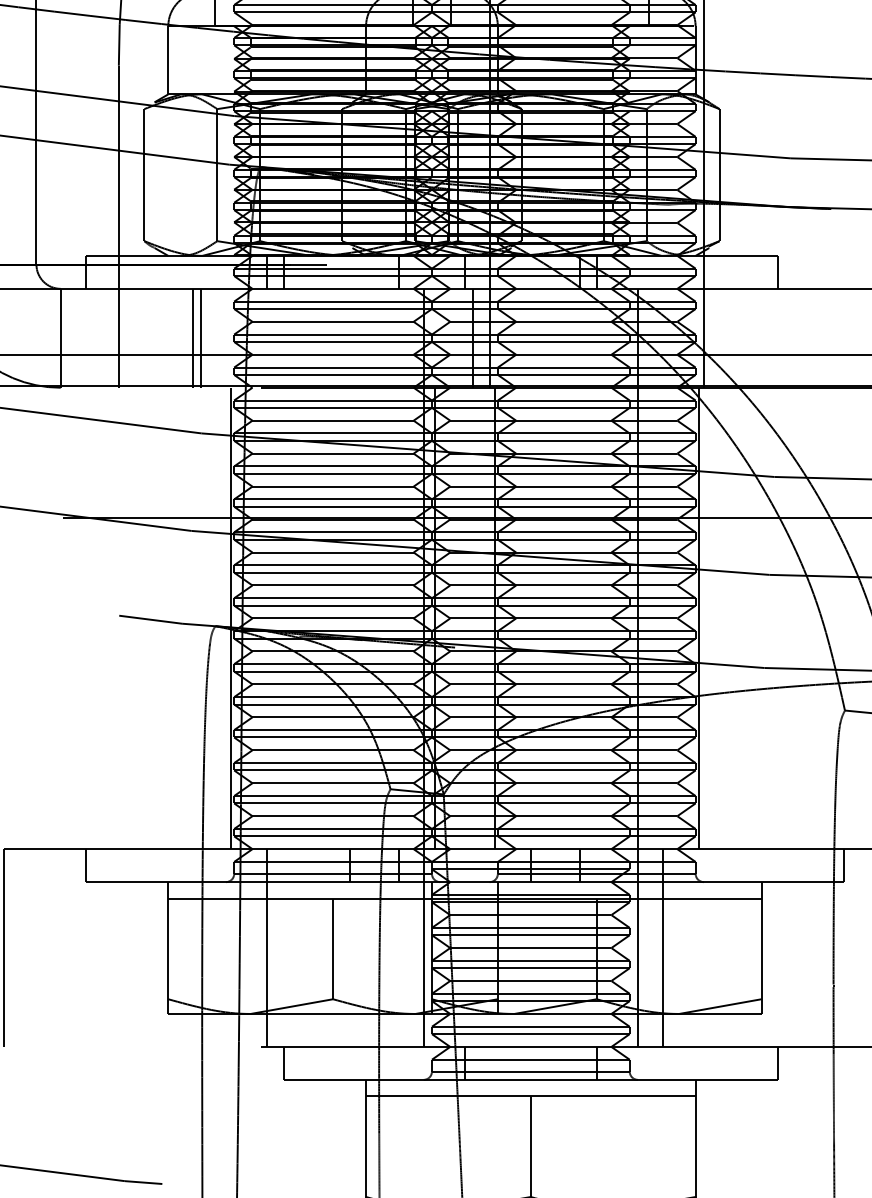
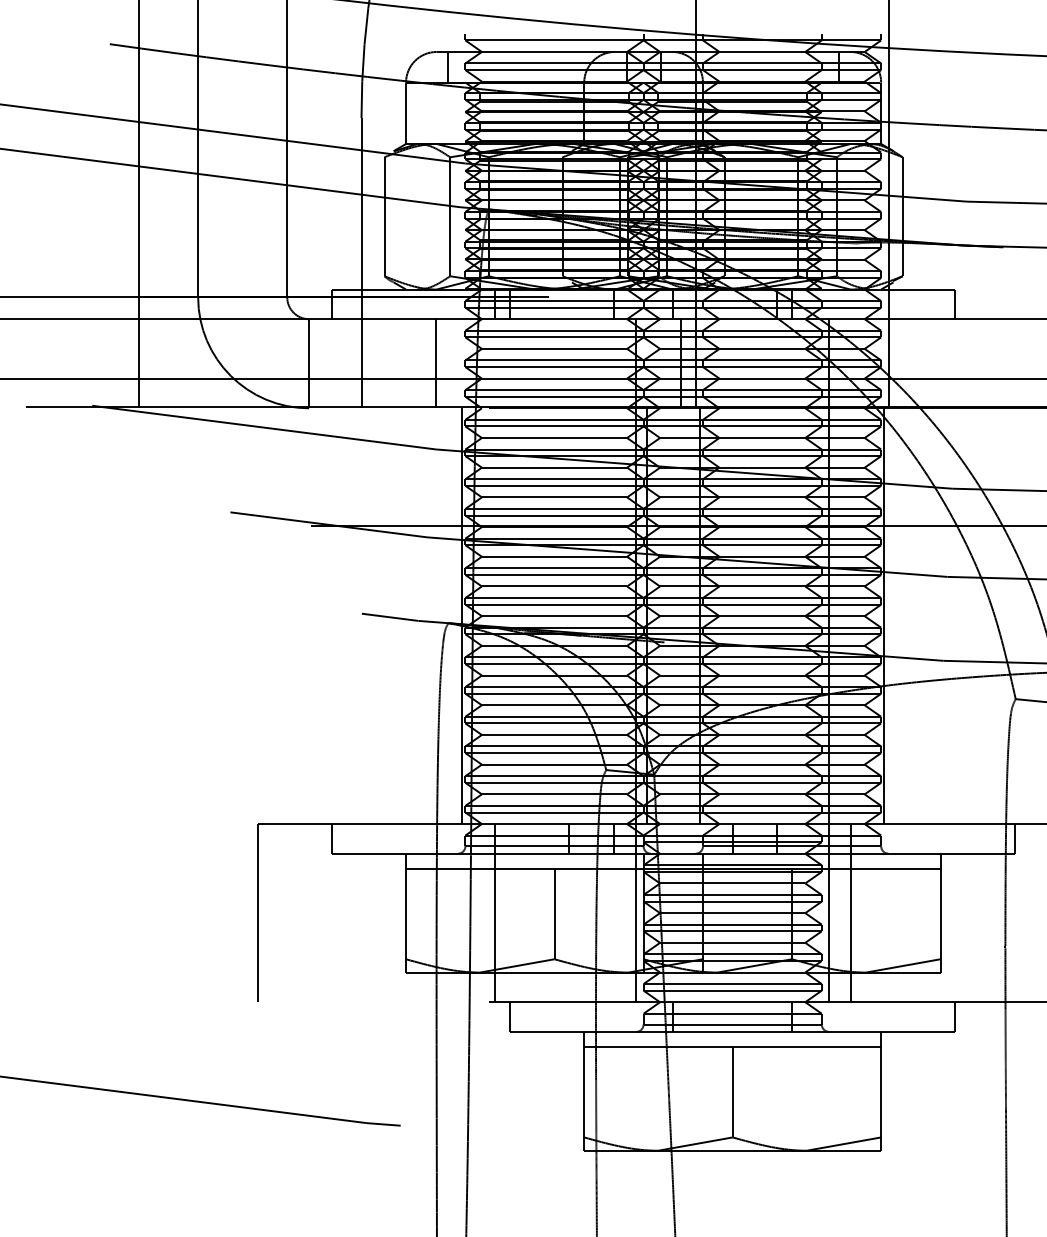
line: (193, 338) -> (428, 363), removed

